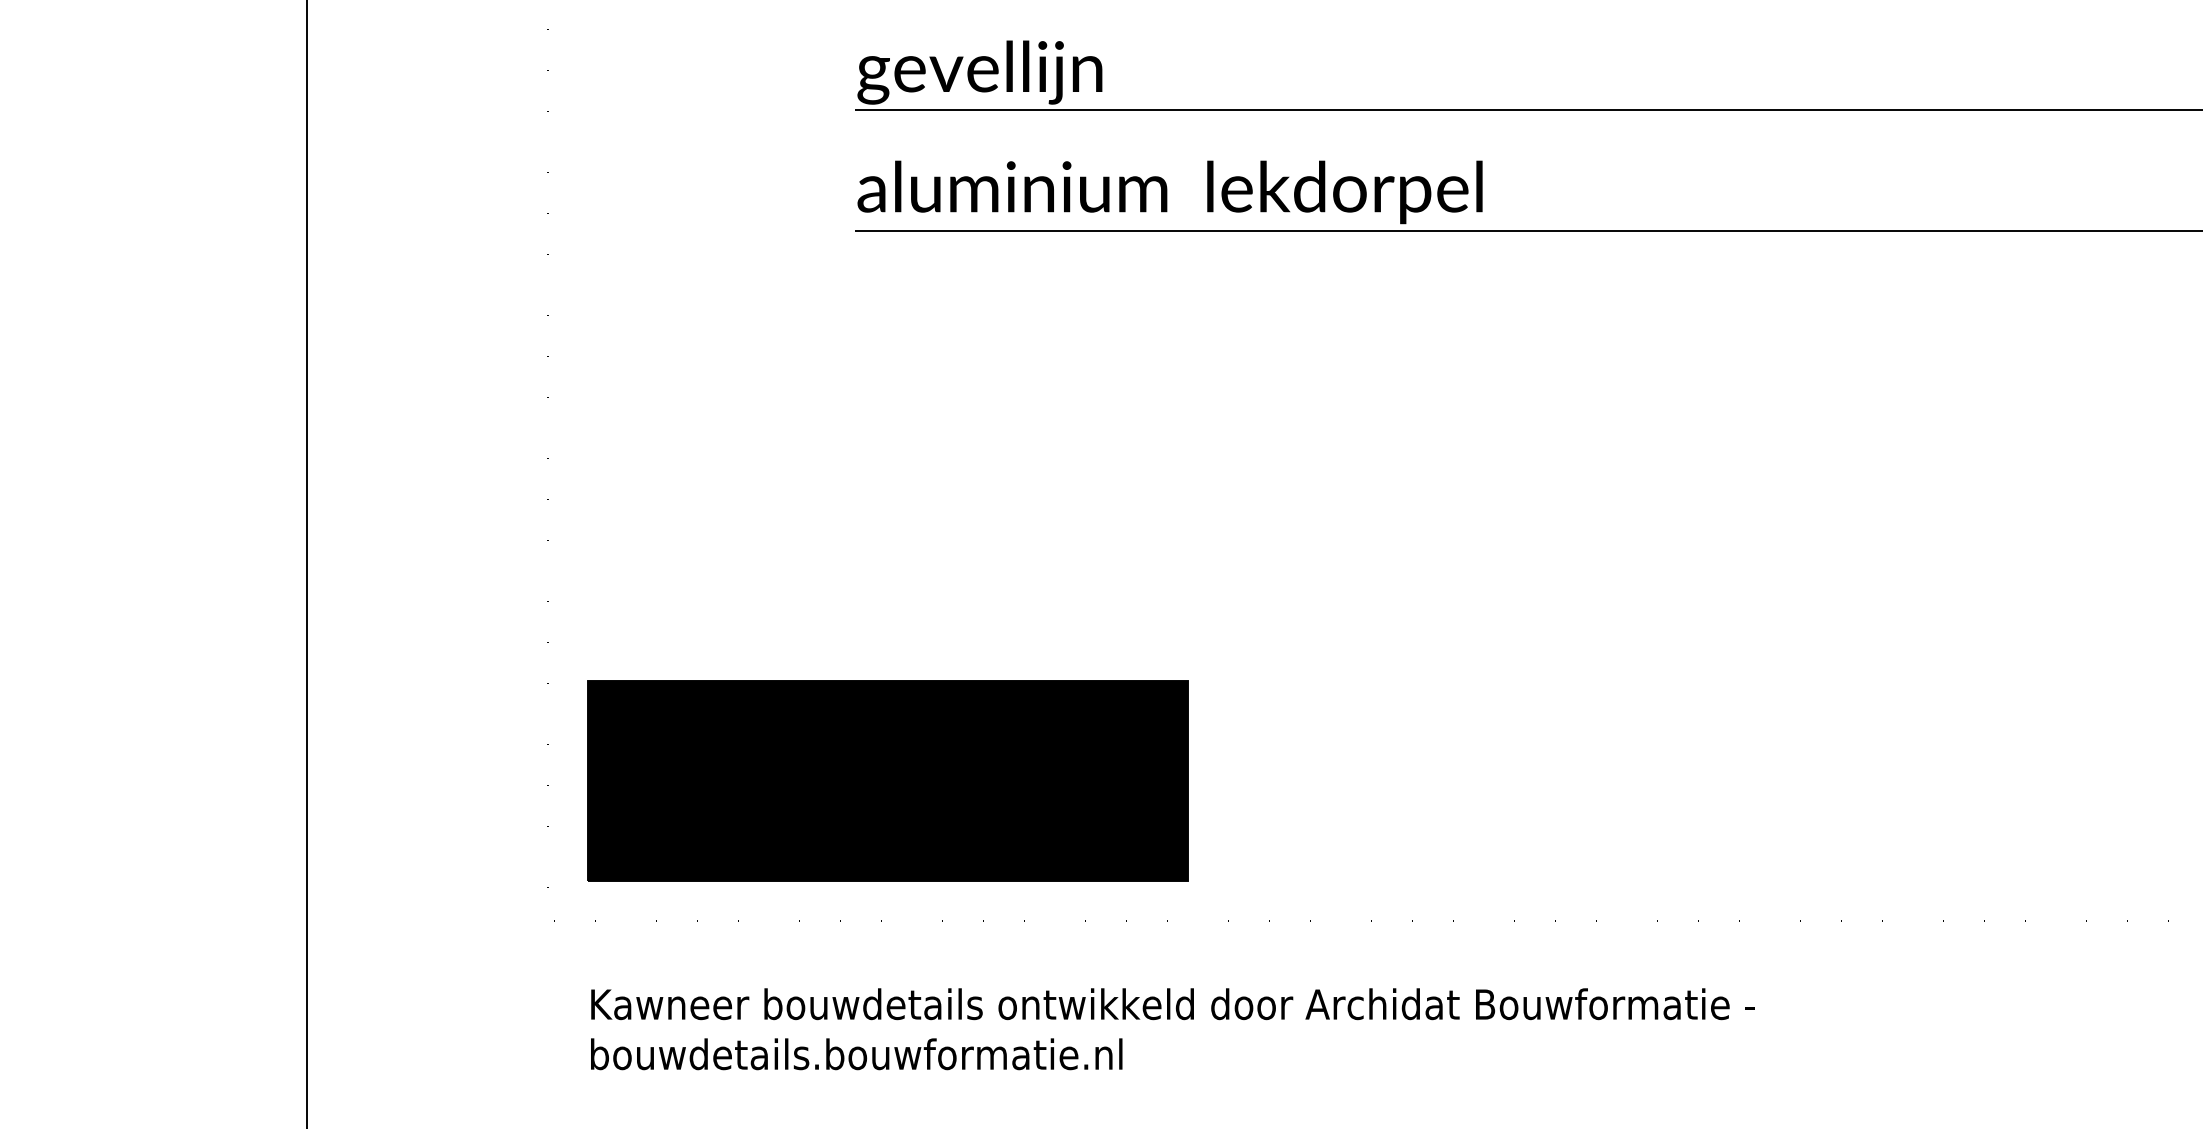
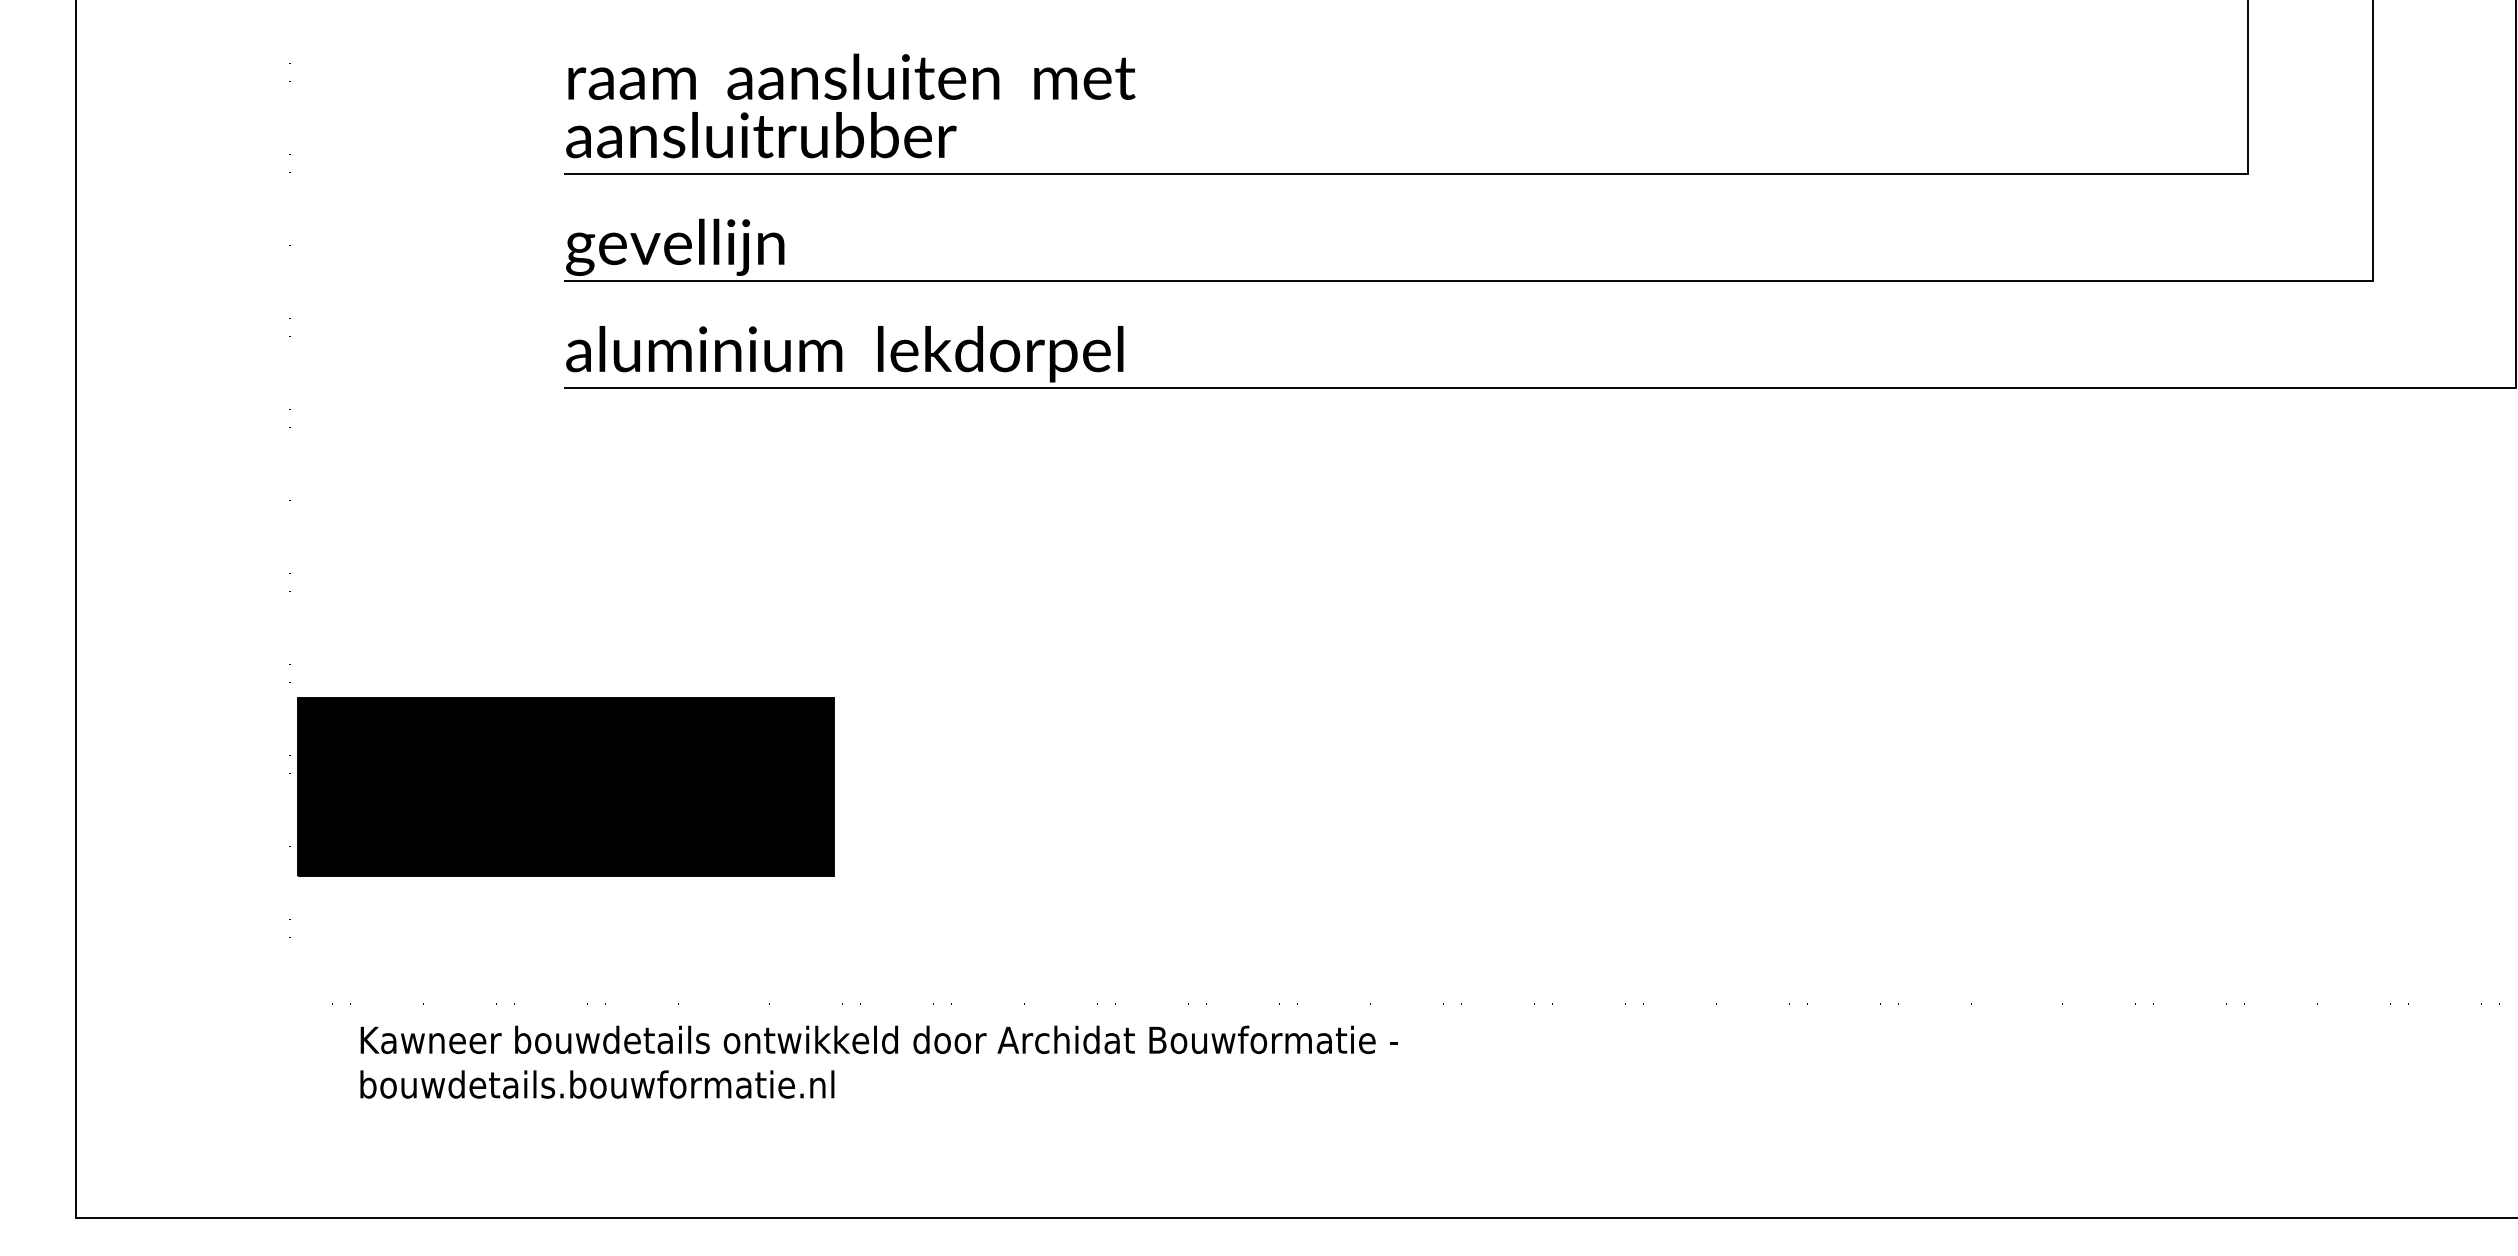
part: (887, 780) -> (565, 786), moved
text: (1172, 1028) -> (878, 1061), moved

